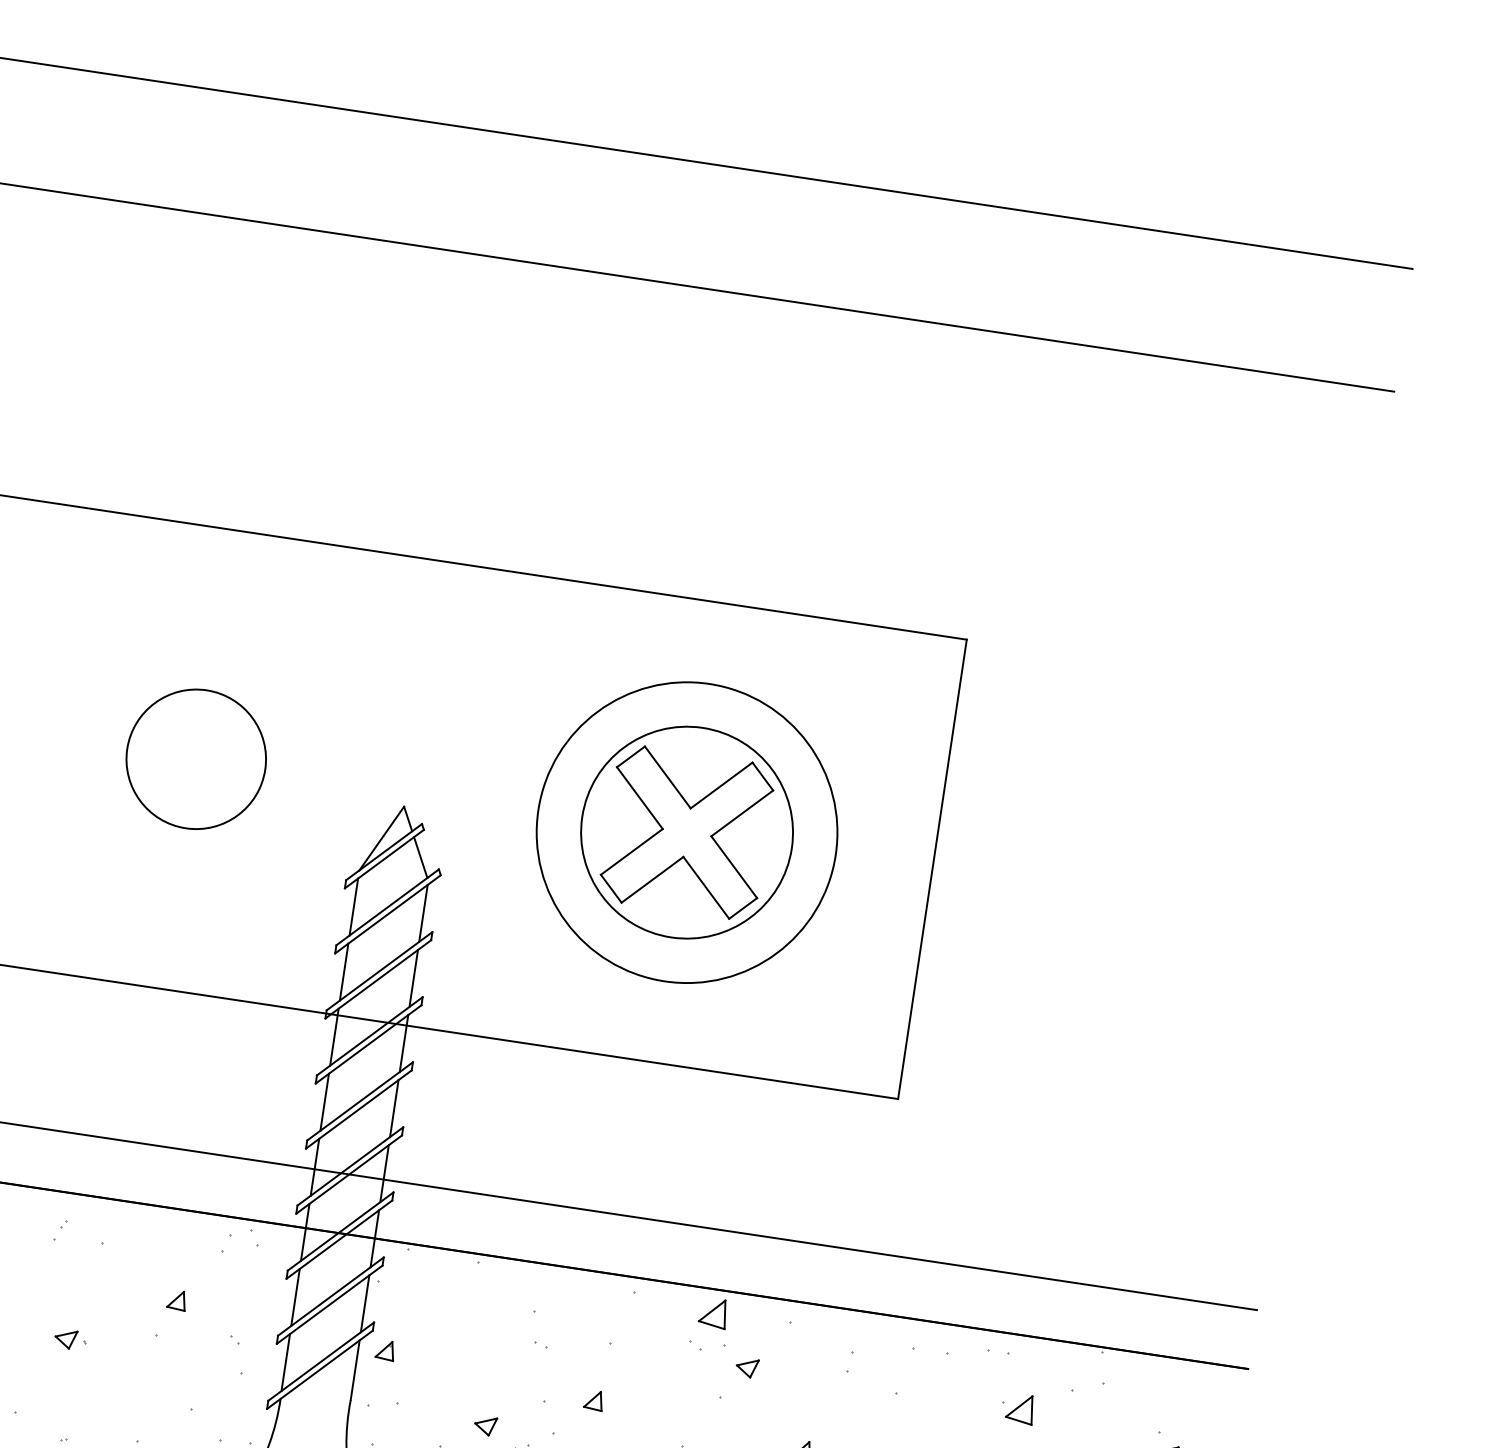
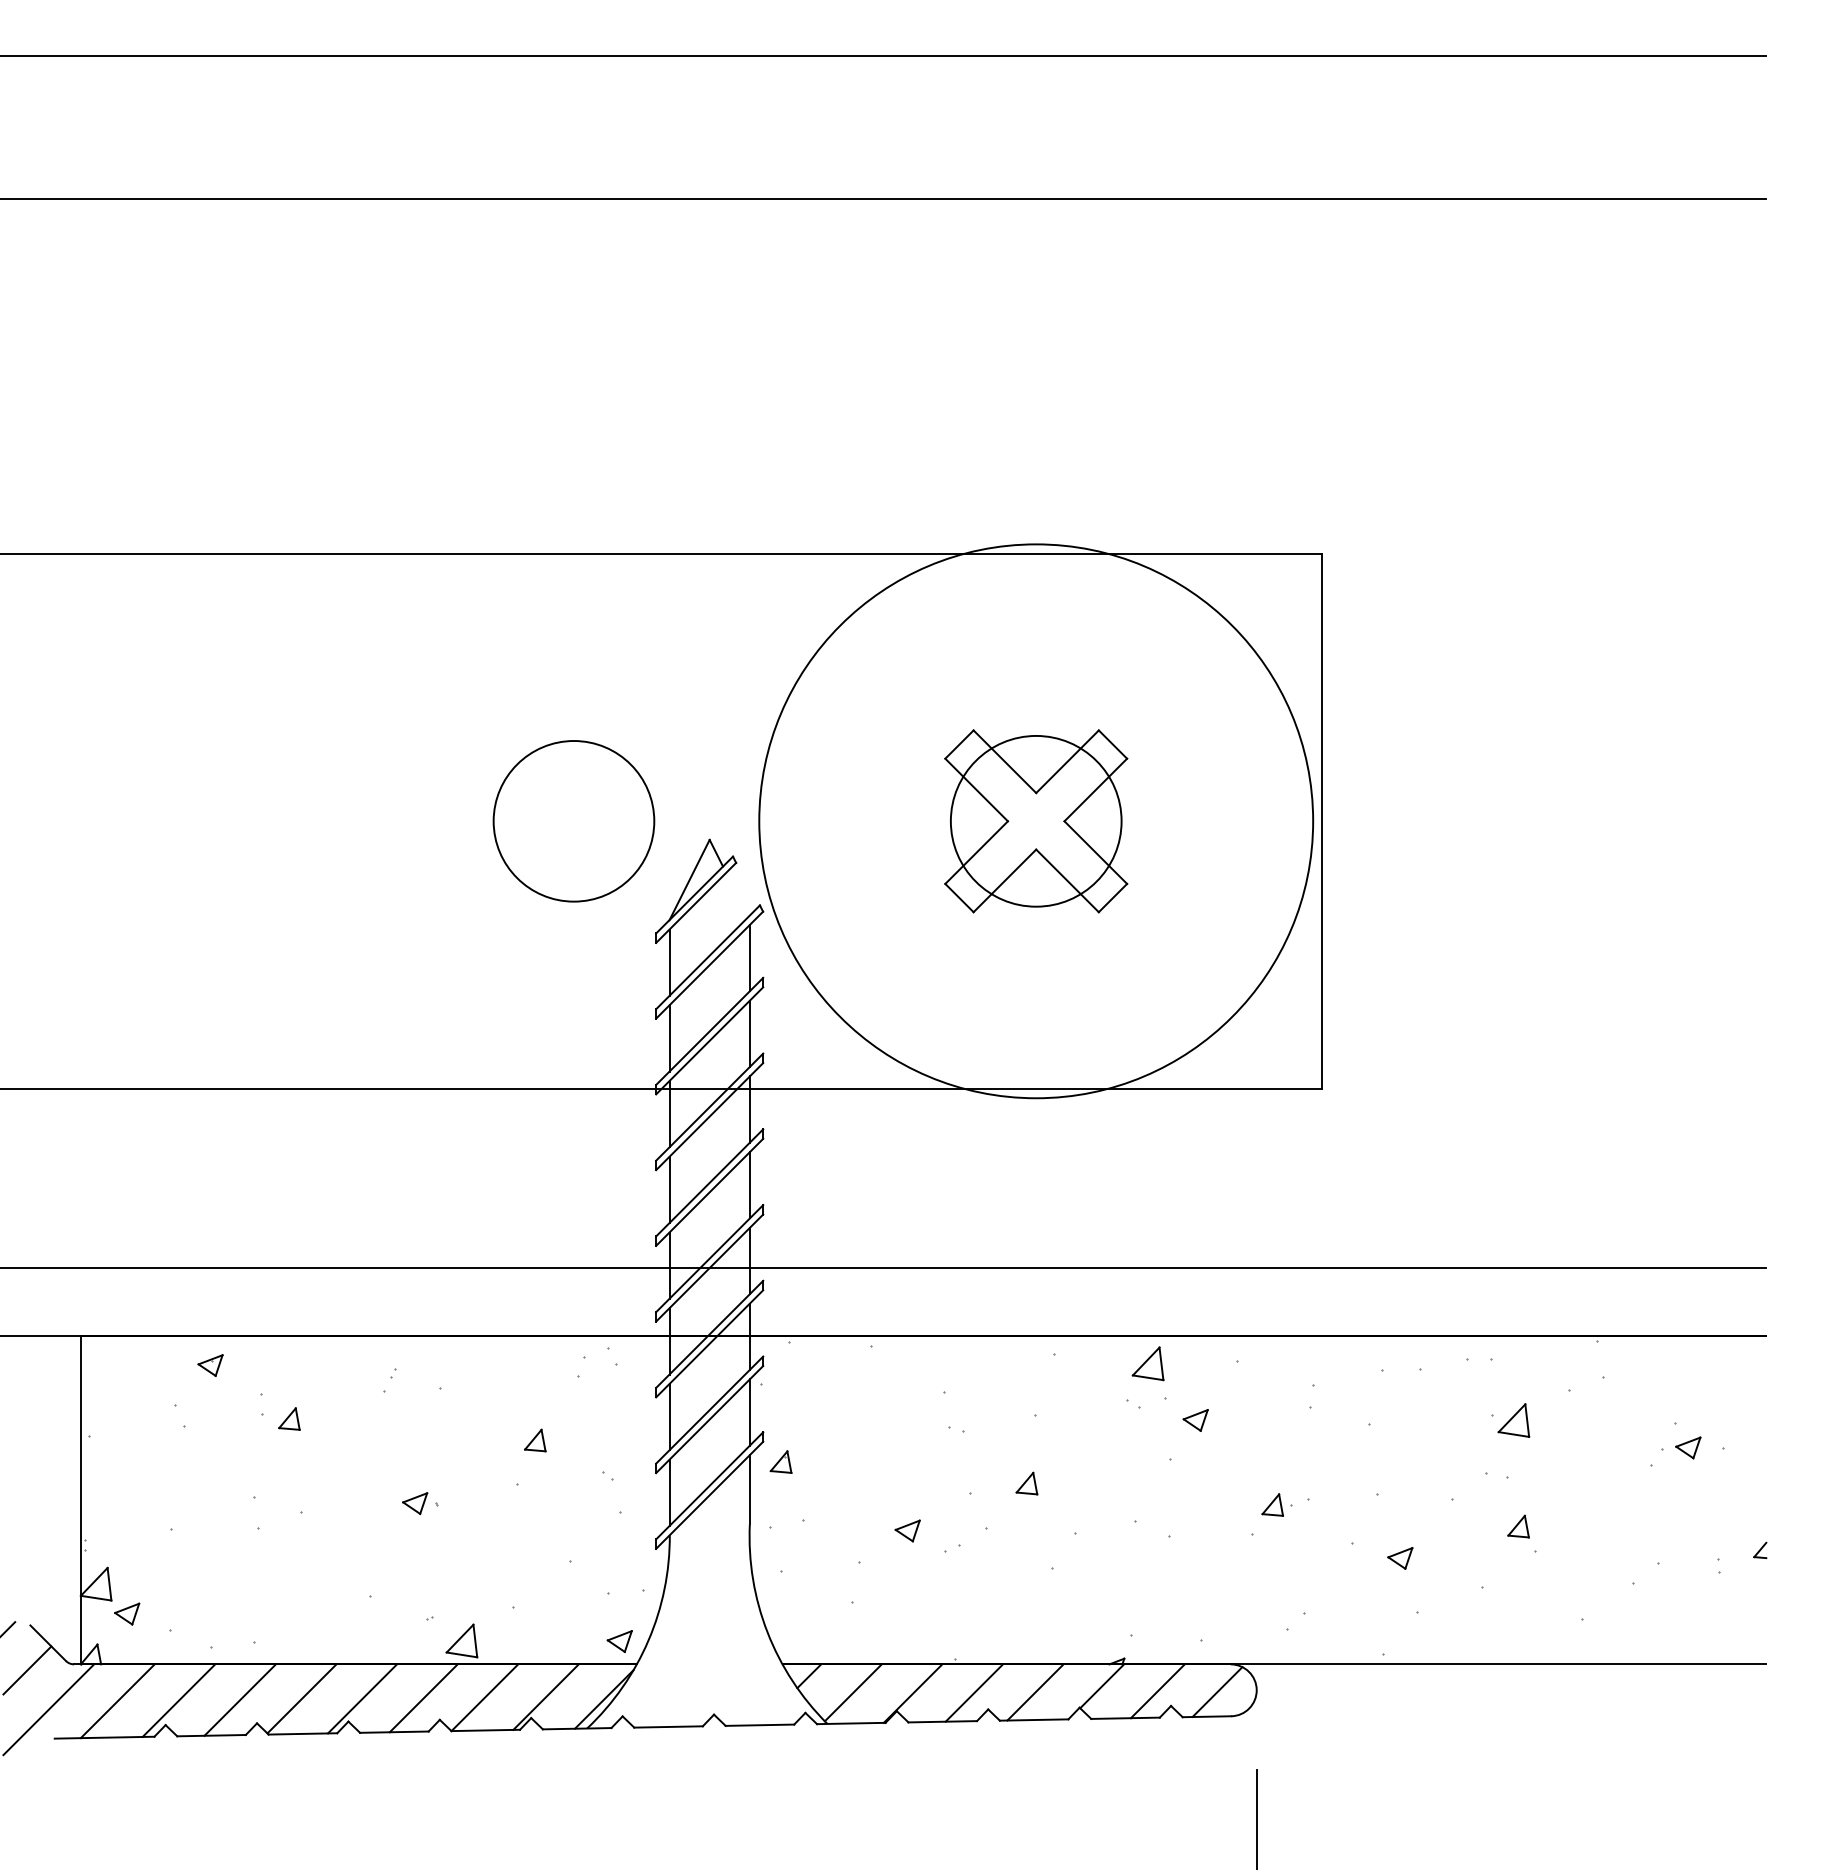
circle: (195, 759) -> (573, 821), moved
circle: (687, 832) -> (1036, 821), size x0.7
circle: (687, 832) -> (1036, 821), size x1.6
line: (421, 857) -> (737, 894), removed

